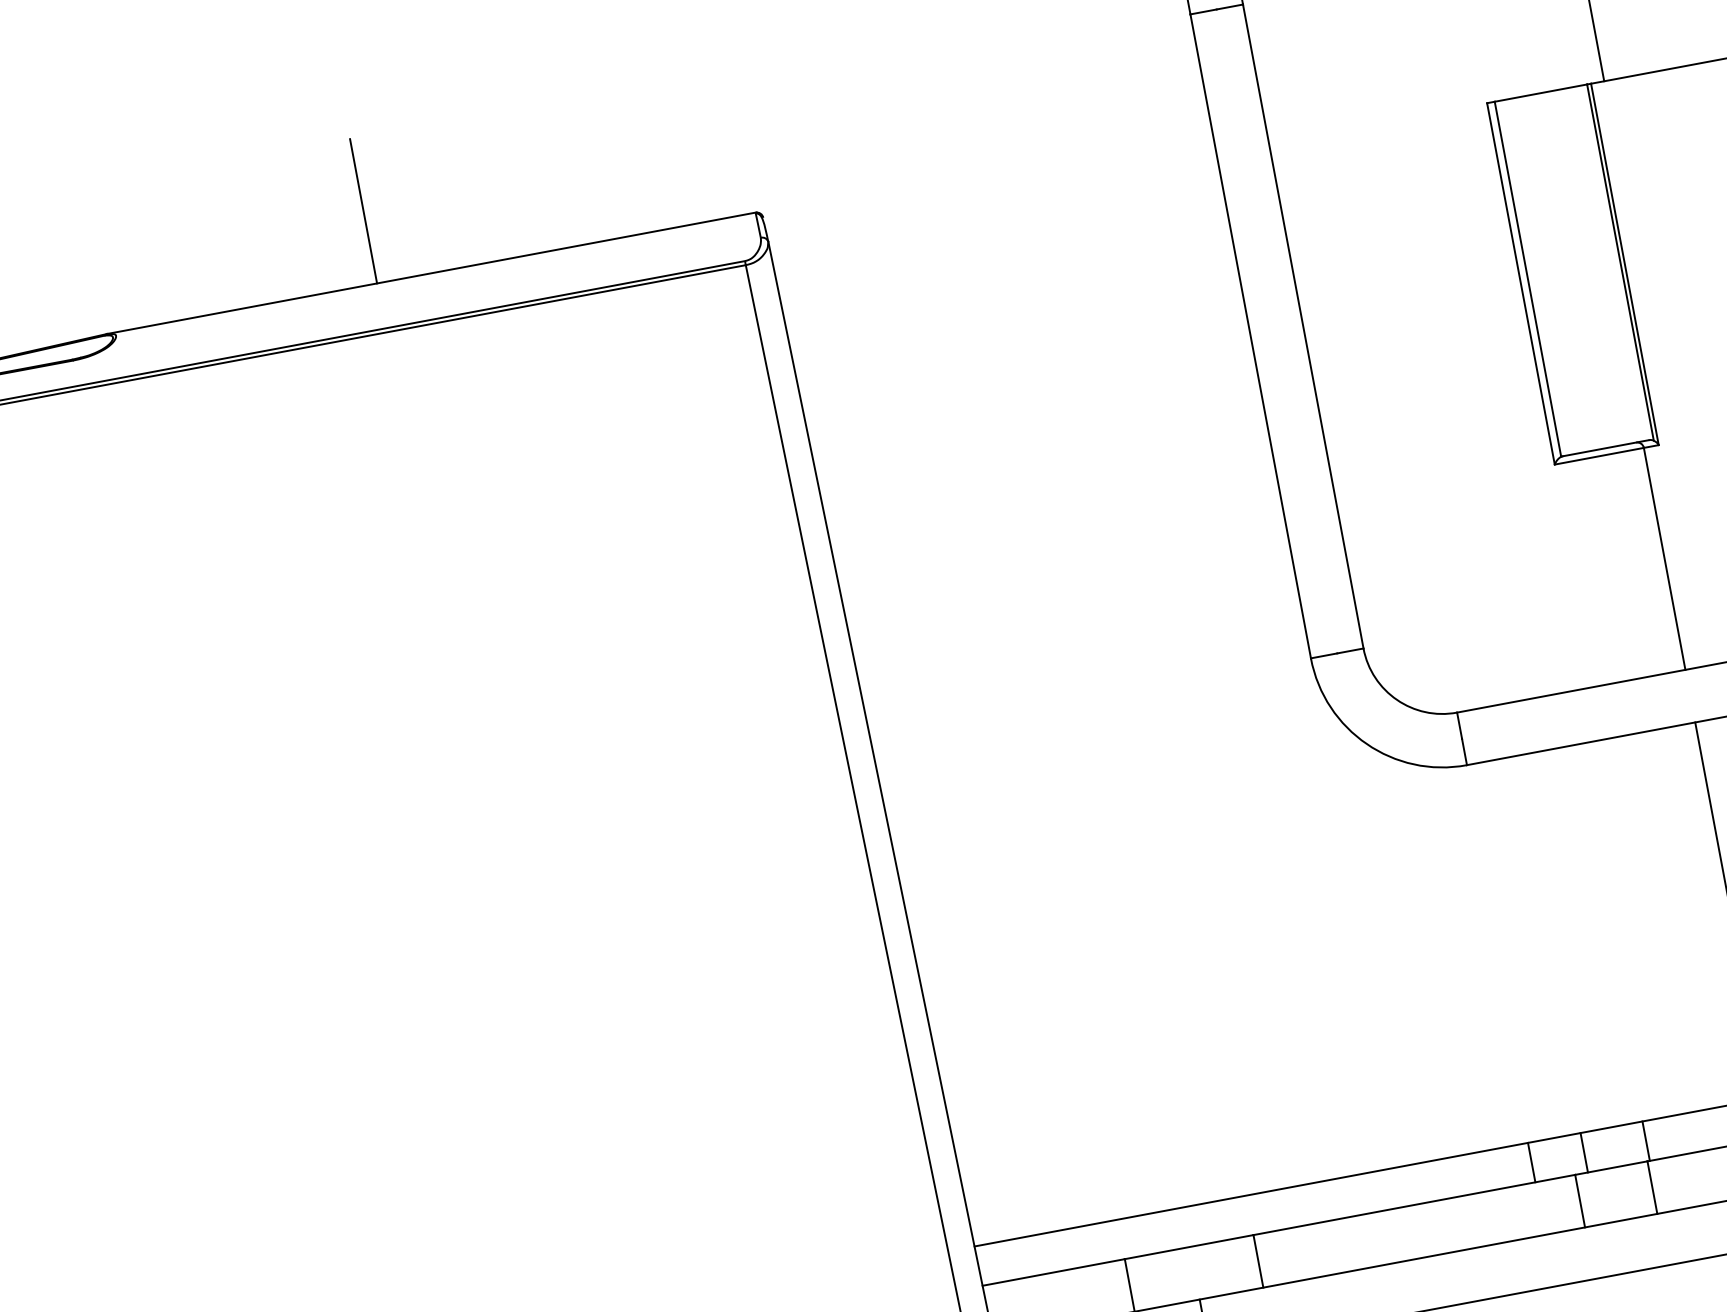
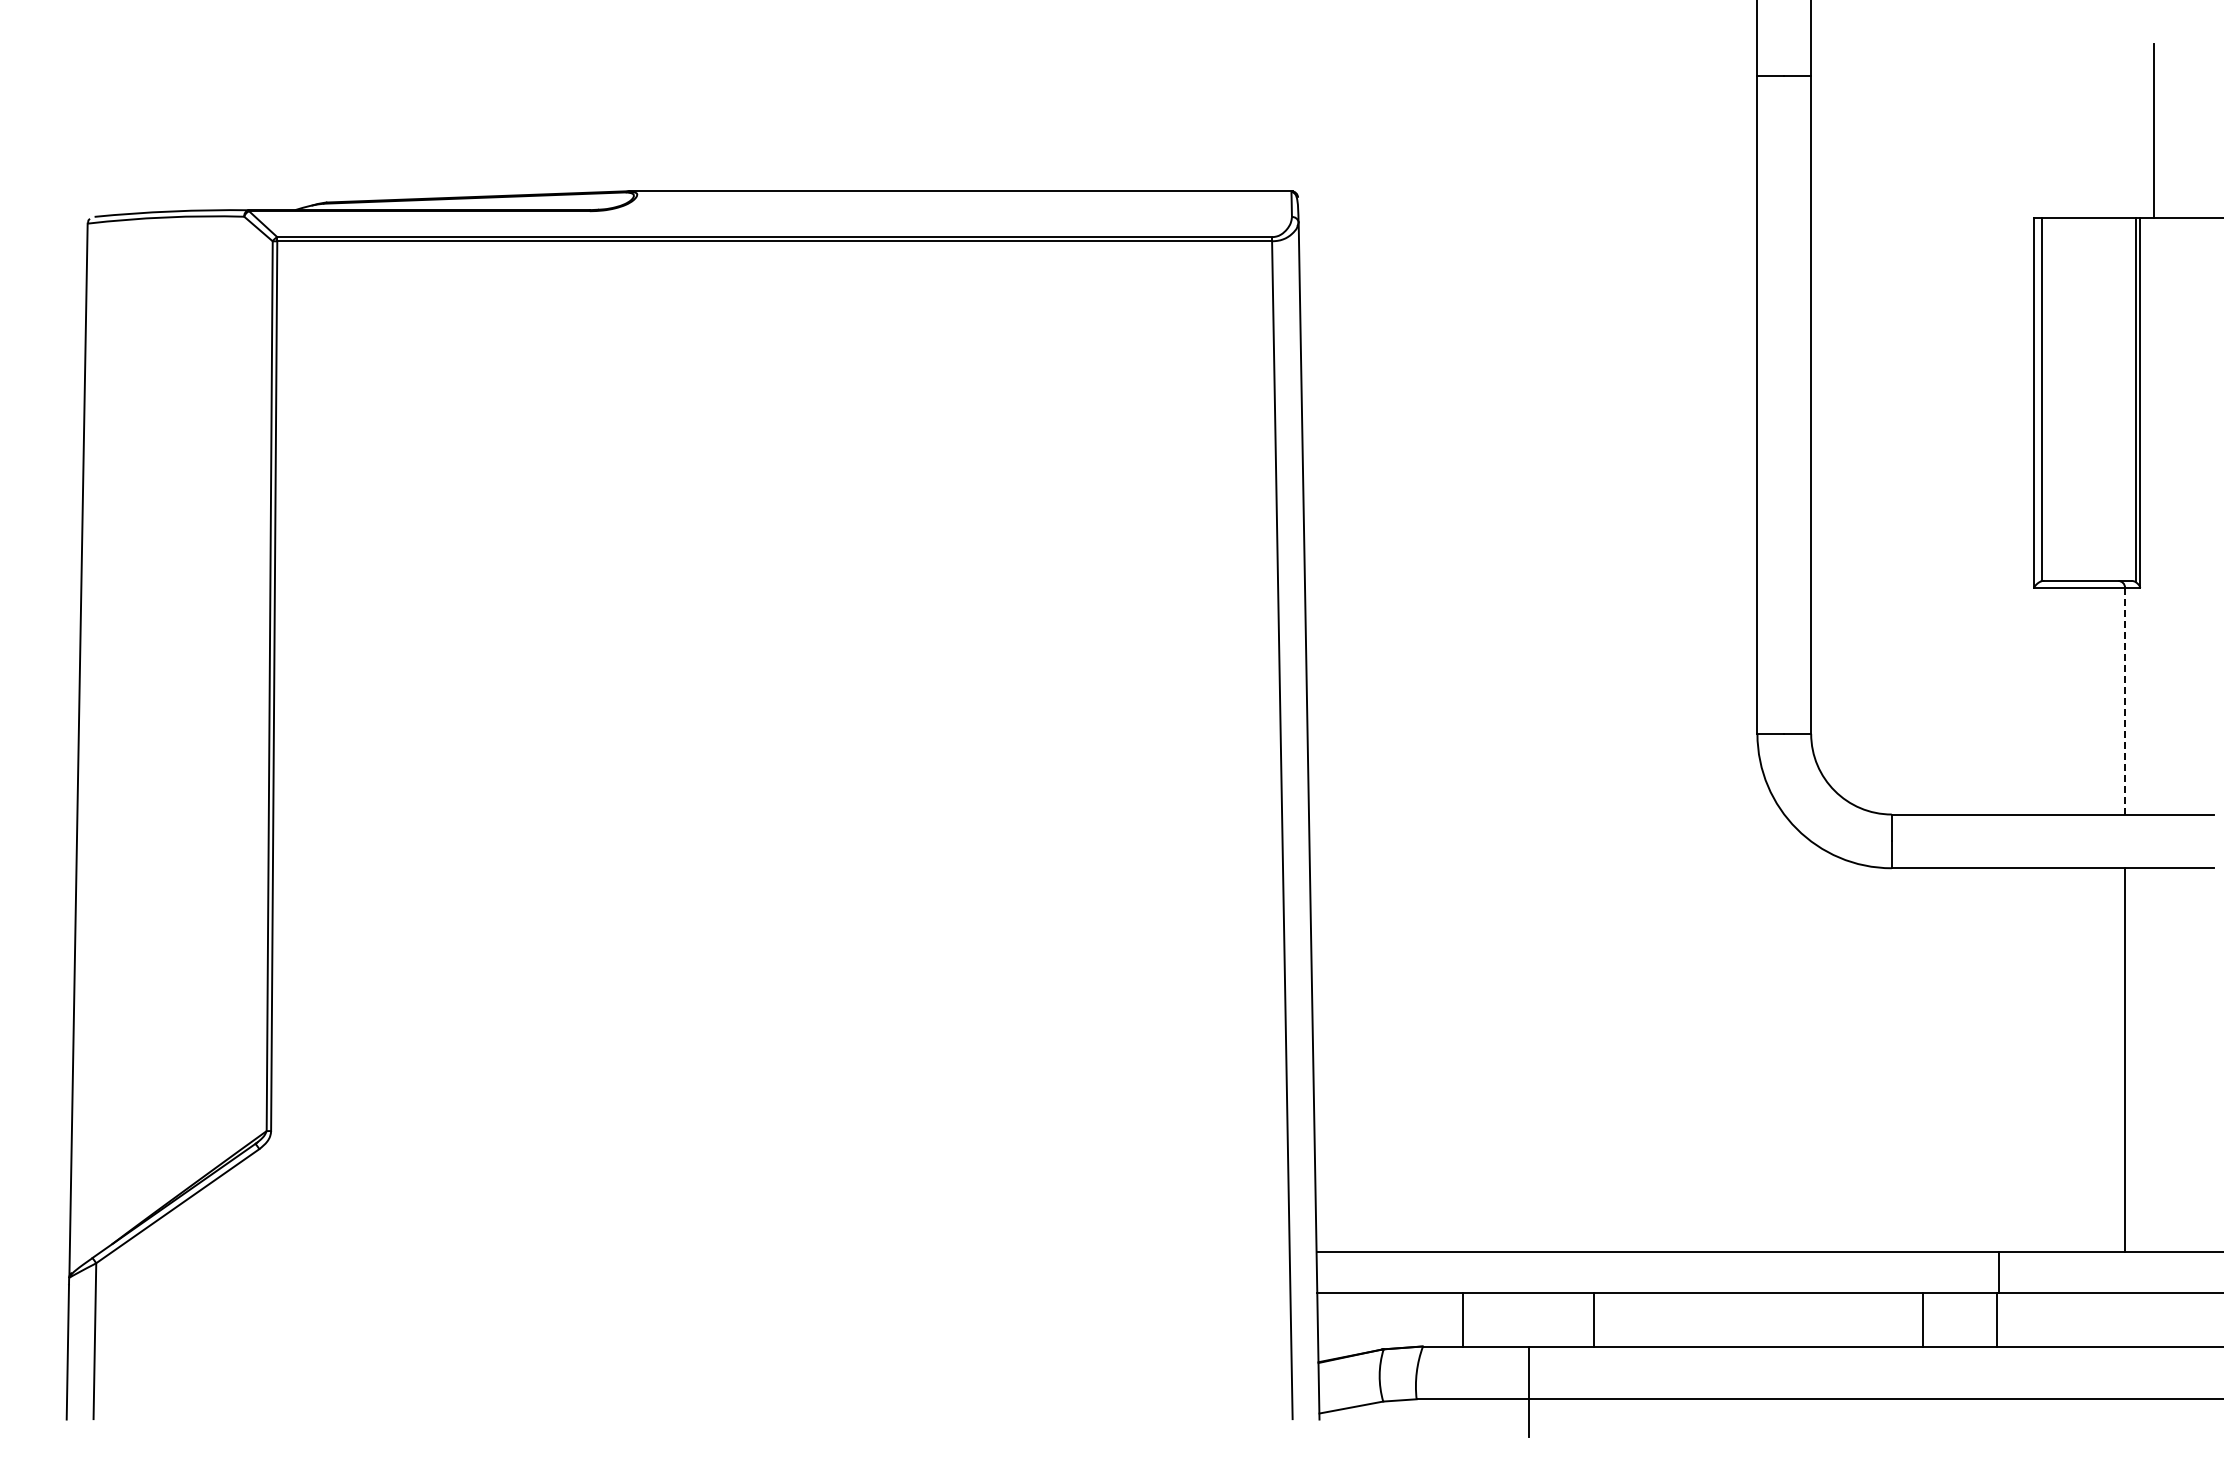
line: (363, 211) -> (904, 117), removed
line: (1665, 559) -> (2125, 701), solid -> dashed
line: (1583, 1152) -> (1935, 1272), removed
line: (1531, 1162) -> (1882, 1272), removed

